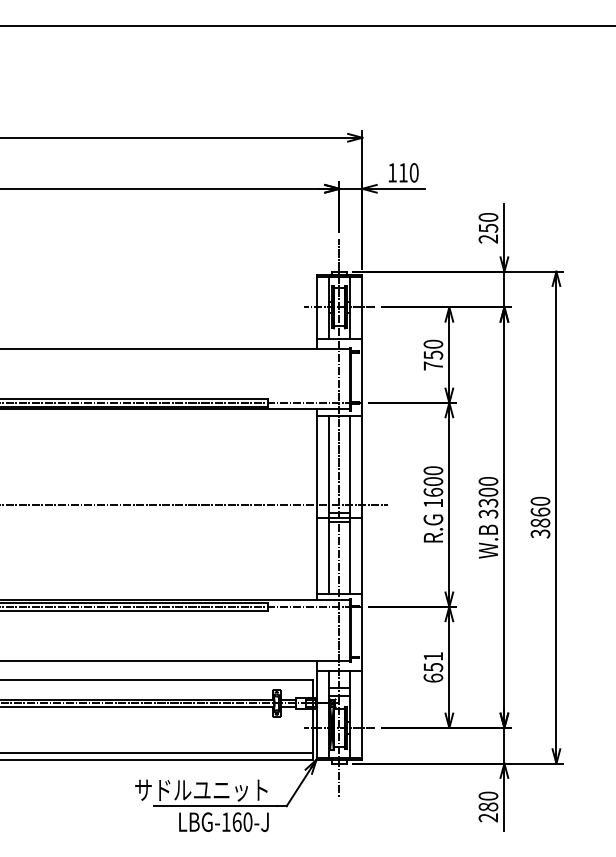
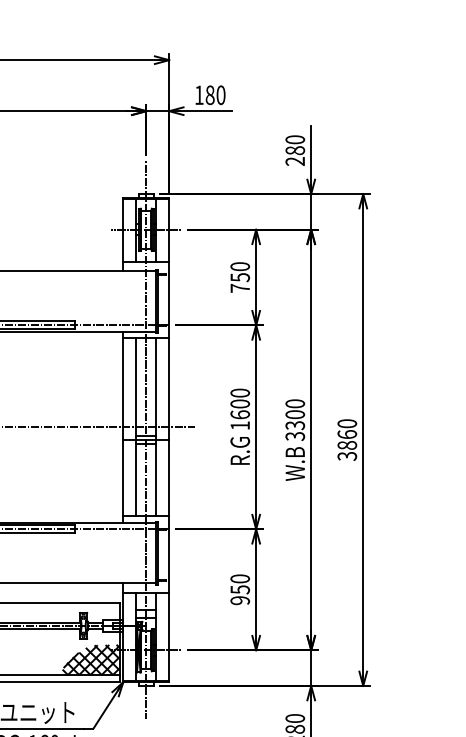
text: (403, 172) -> (210, 94), 110 -> 180
text: (488, 227) -> (295, 149), 250 -> 280
text: (433, 667) -> (240, 589), 651 -> 950
hatch: (283, 737) -> (90, 659), added

